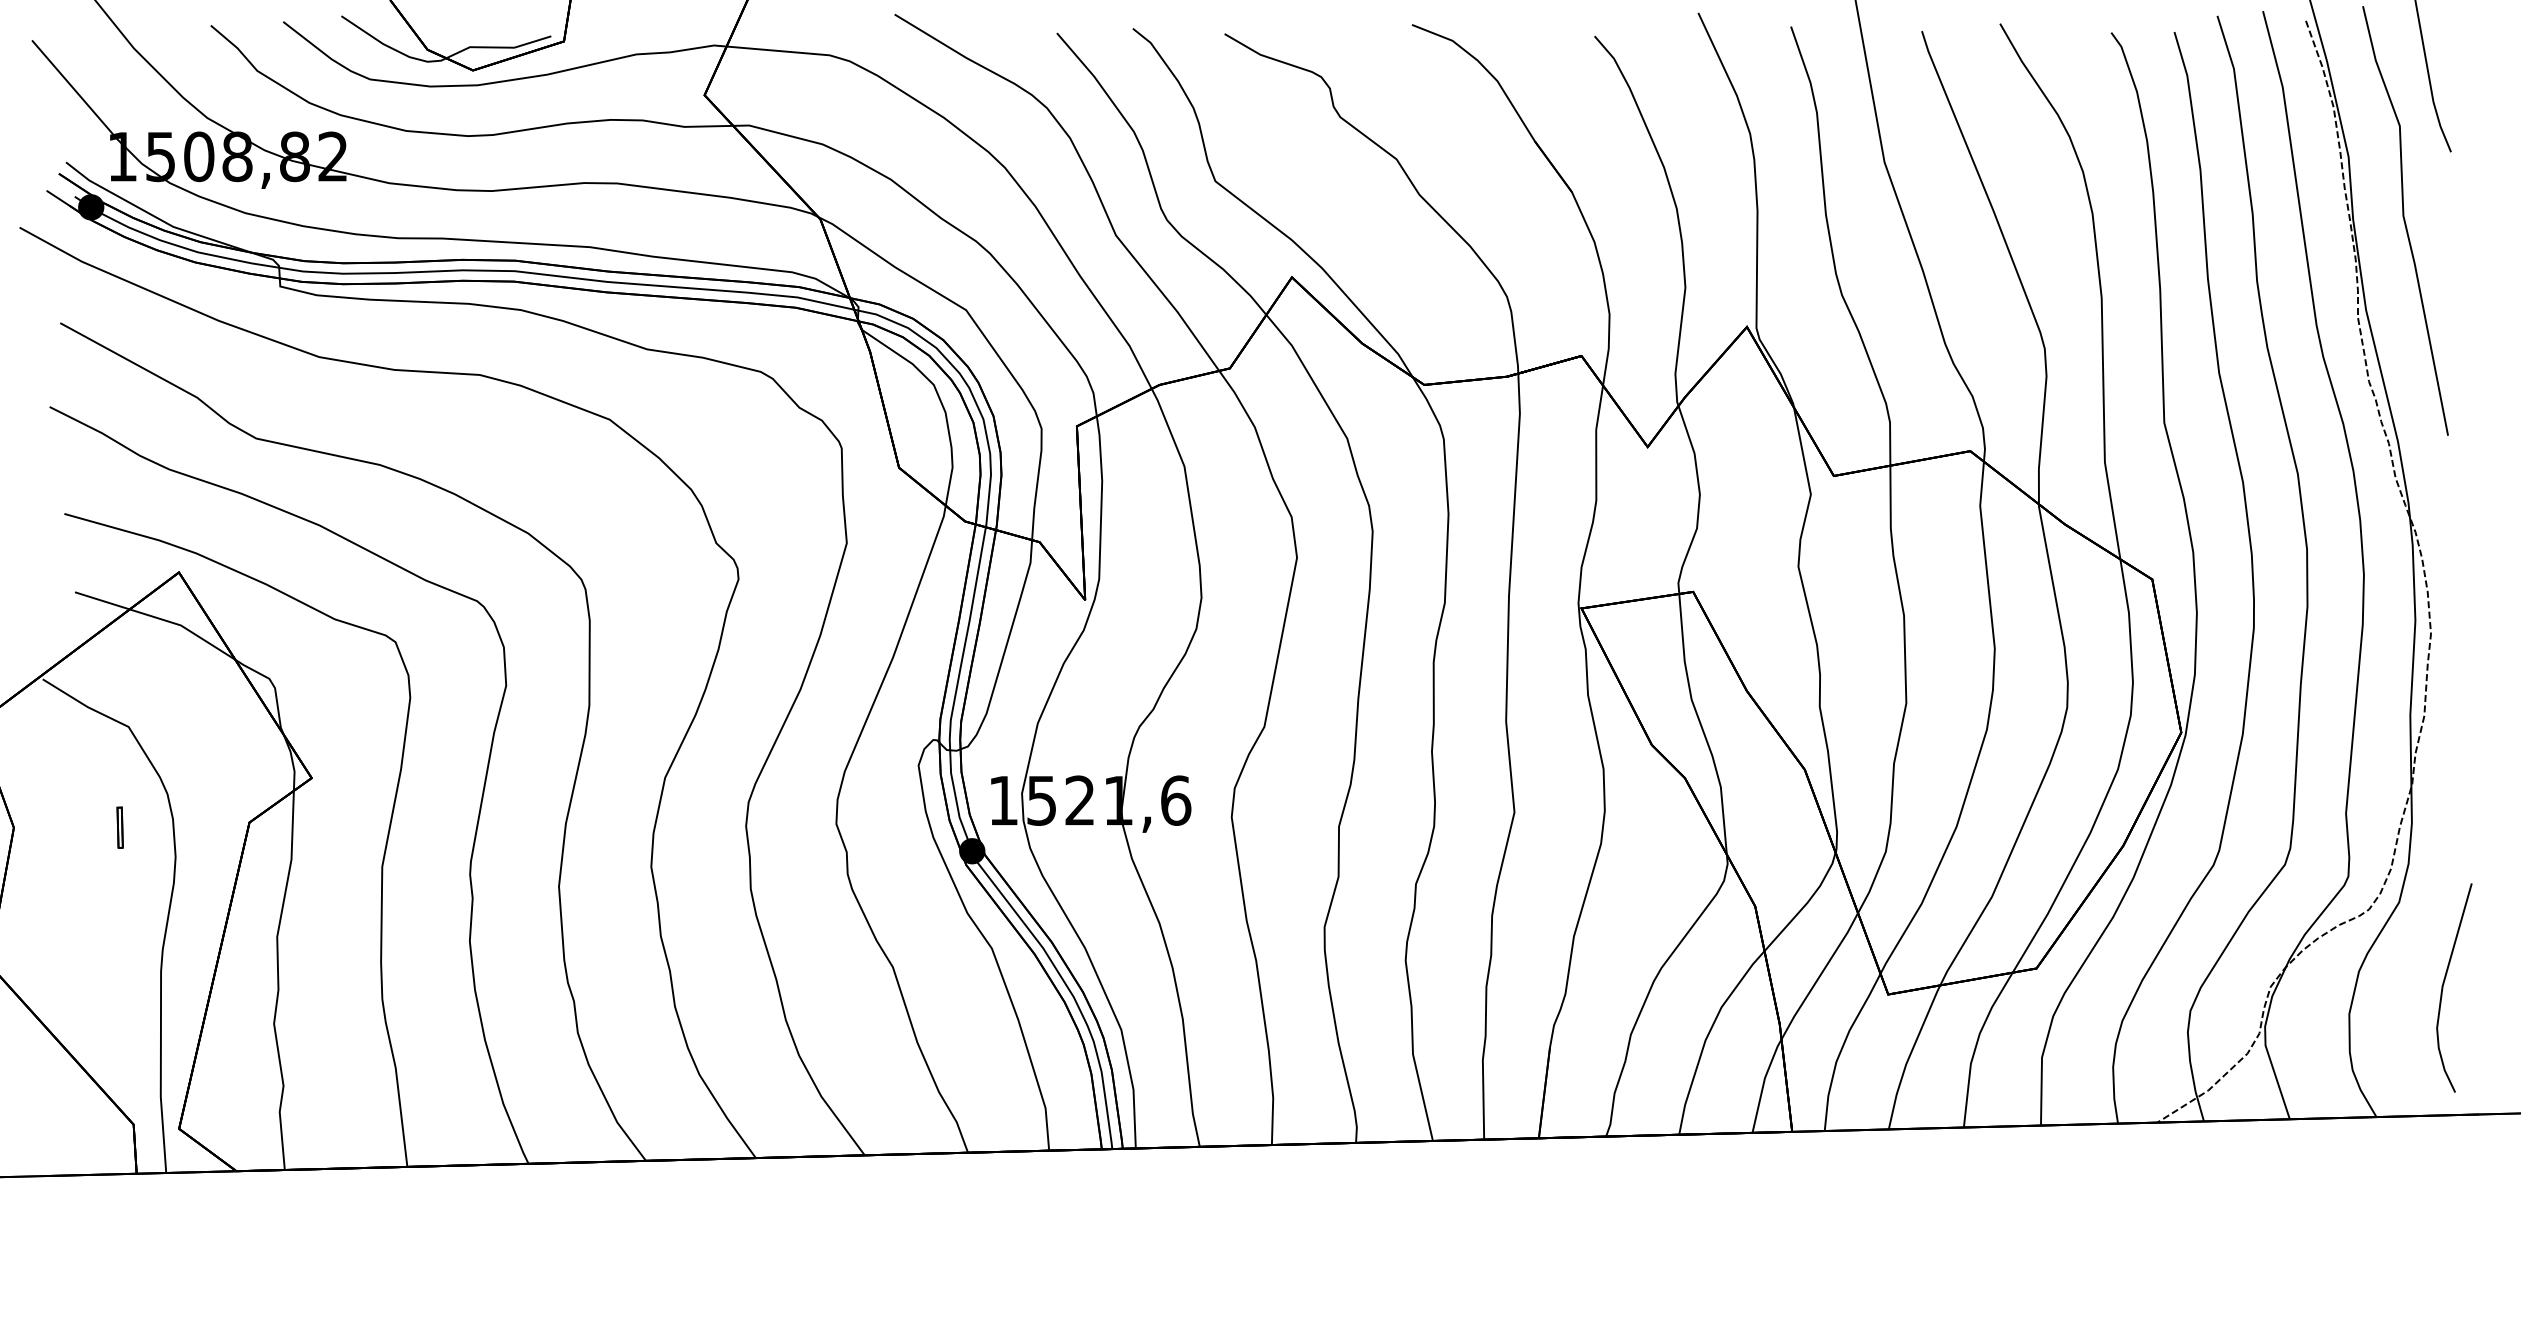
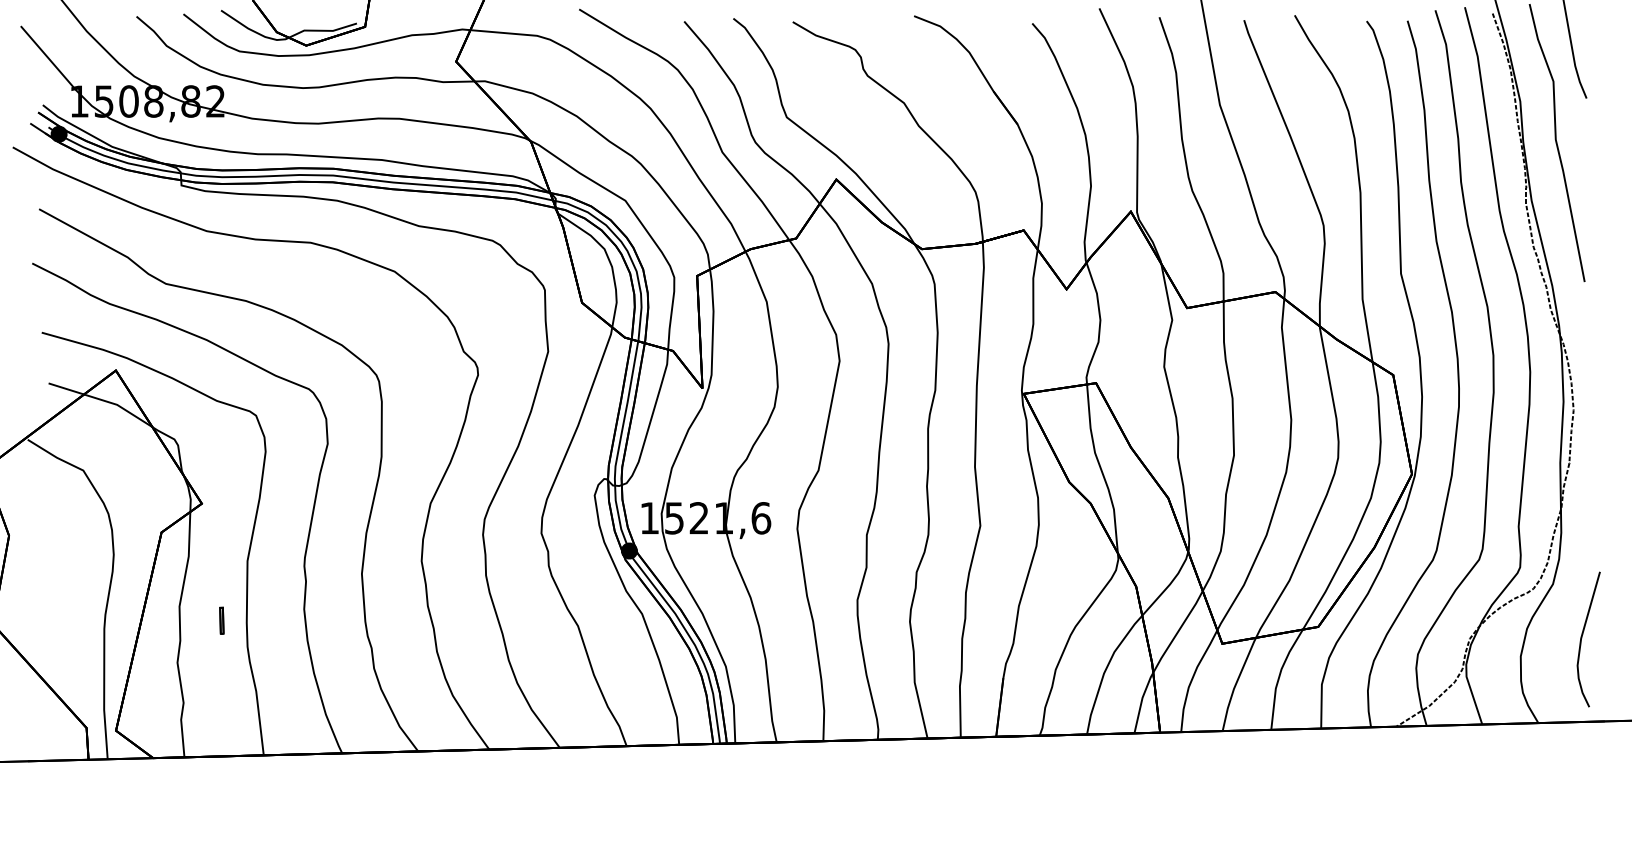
part: (119, 827) -> (221, 620), moved

